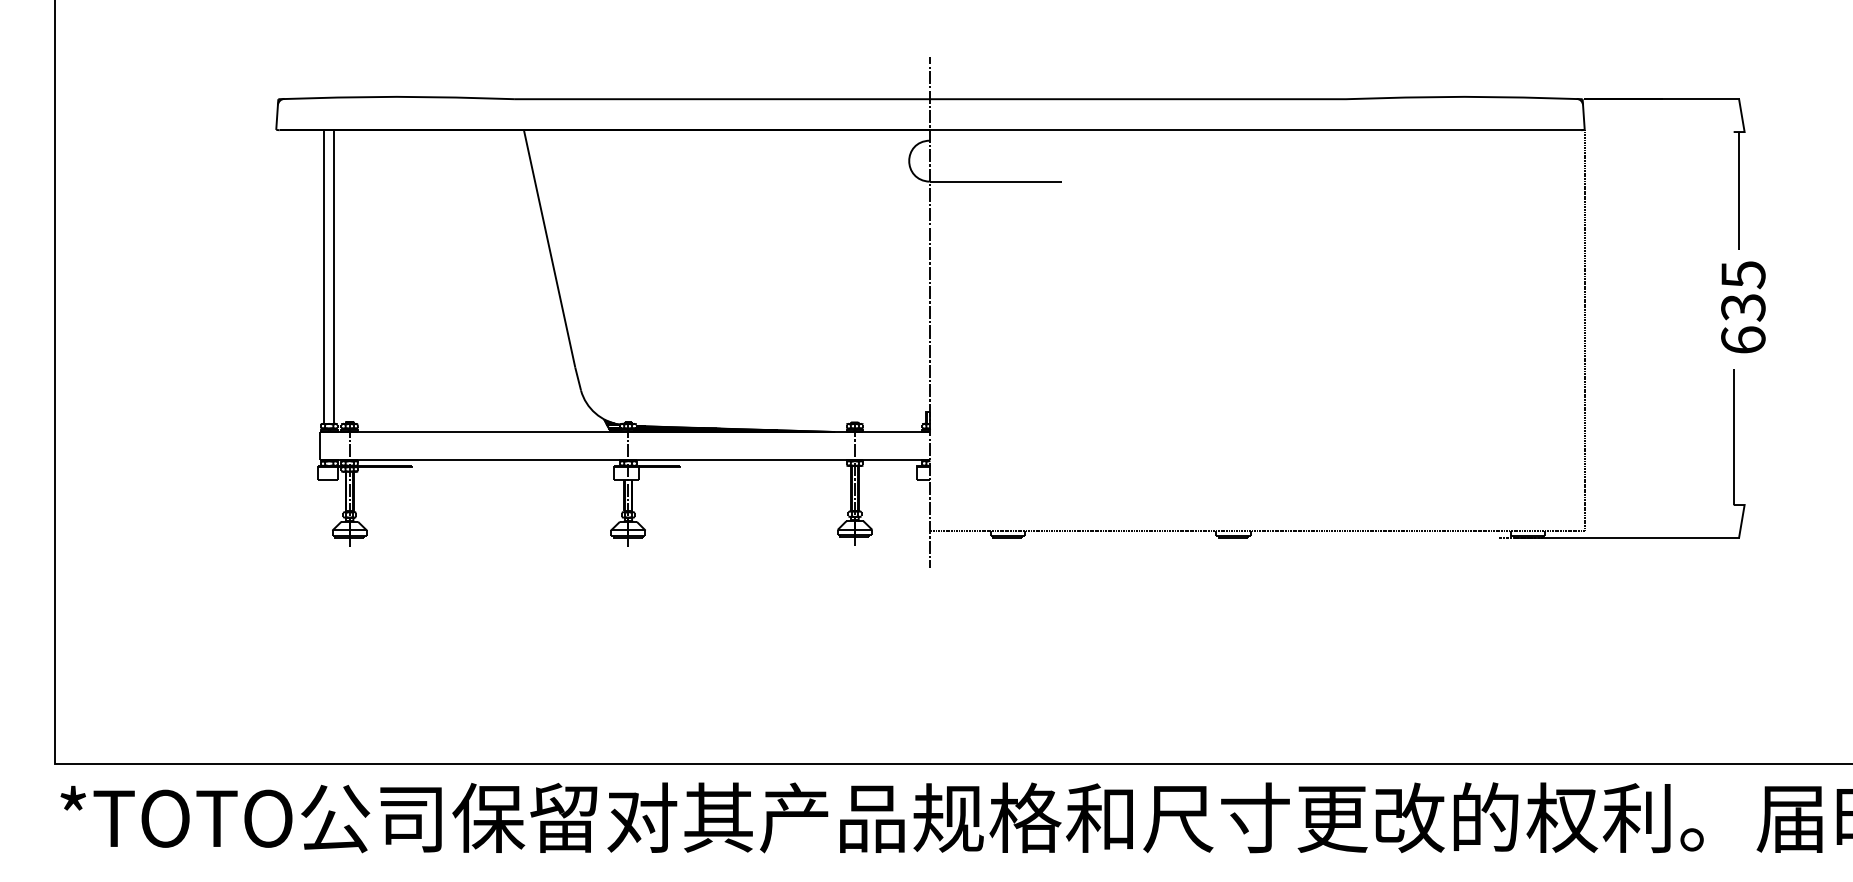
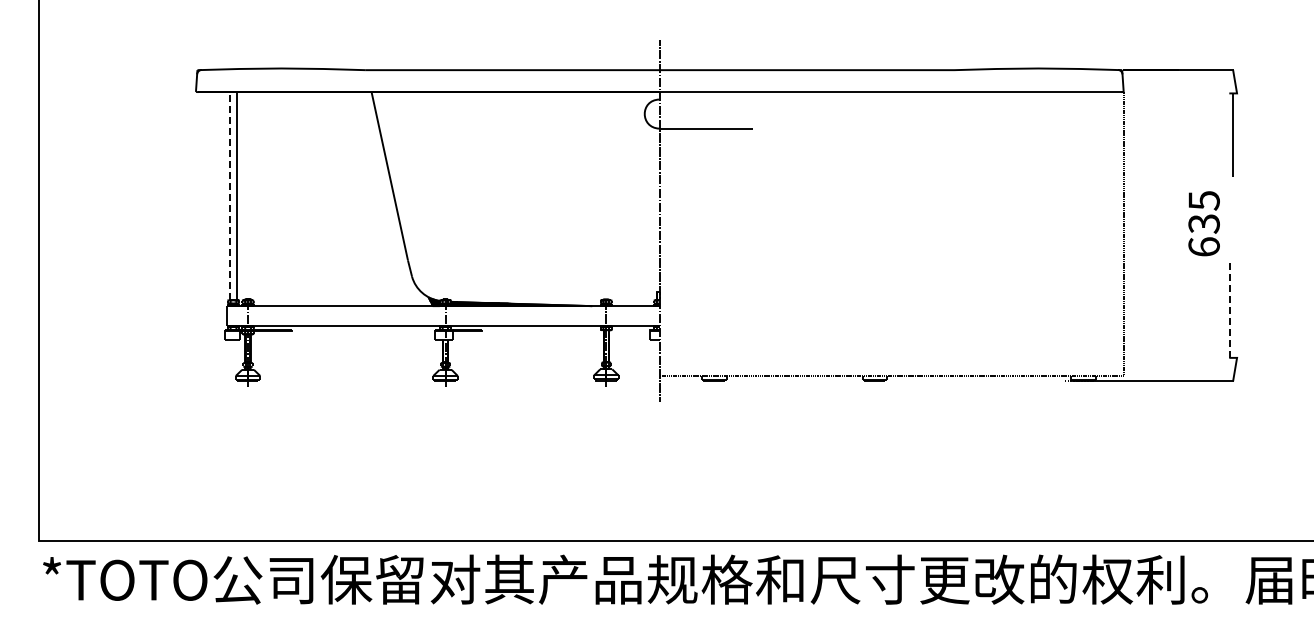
line: (324, 275) -> (230, 195), solid -> dashed
text: (1742, 307) -> (1203, 223), moved
line: (1733, 436) -> (1229, 309), solid -> dashed

